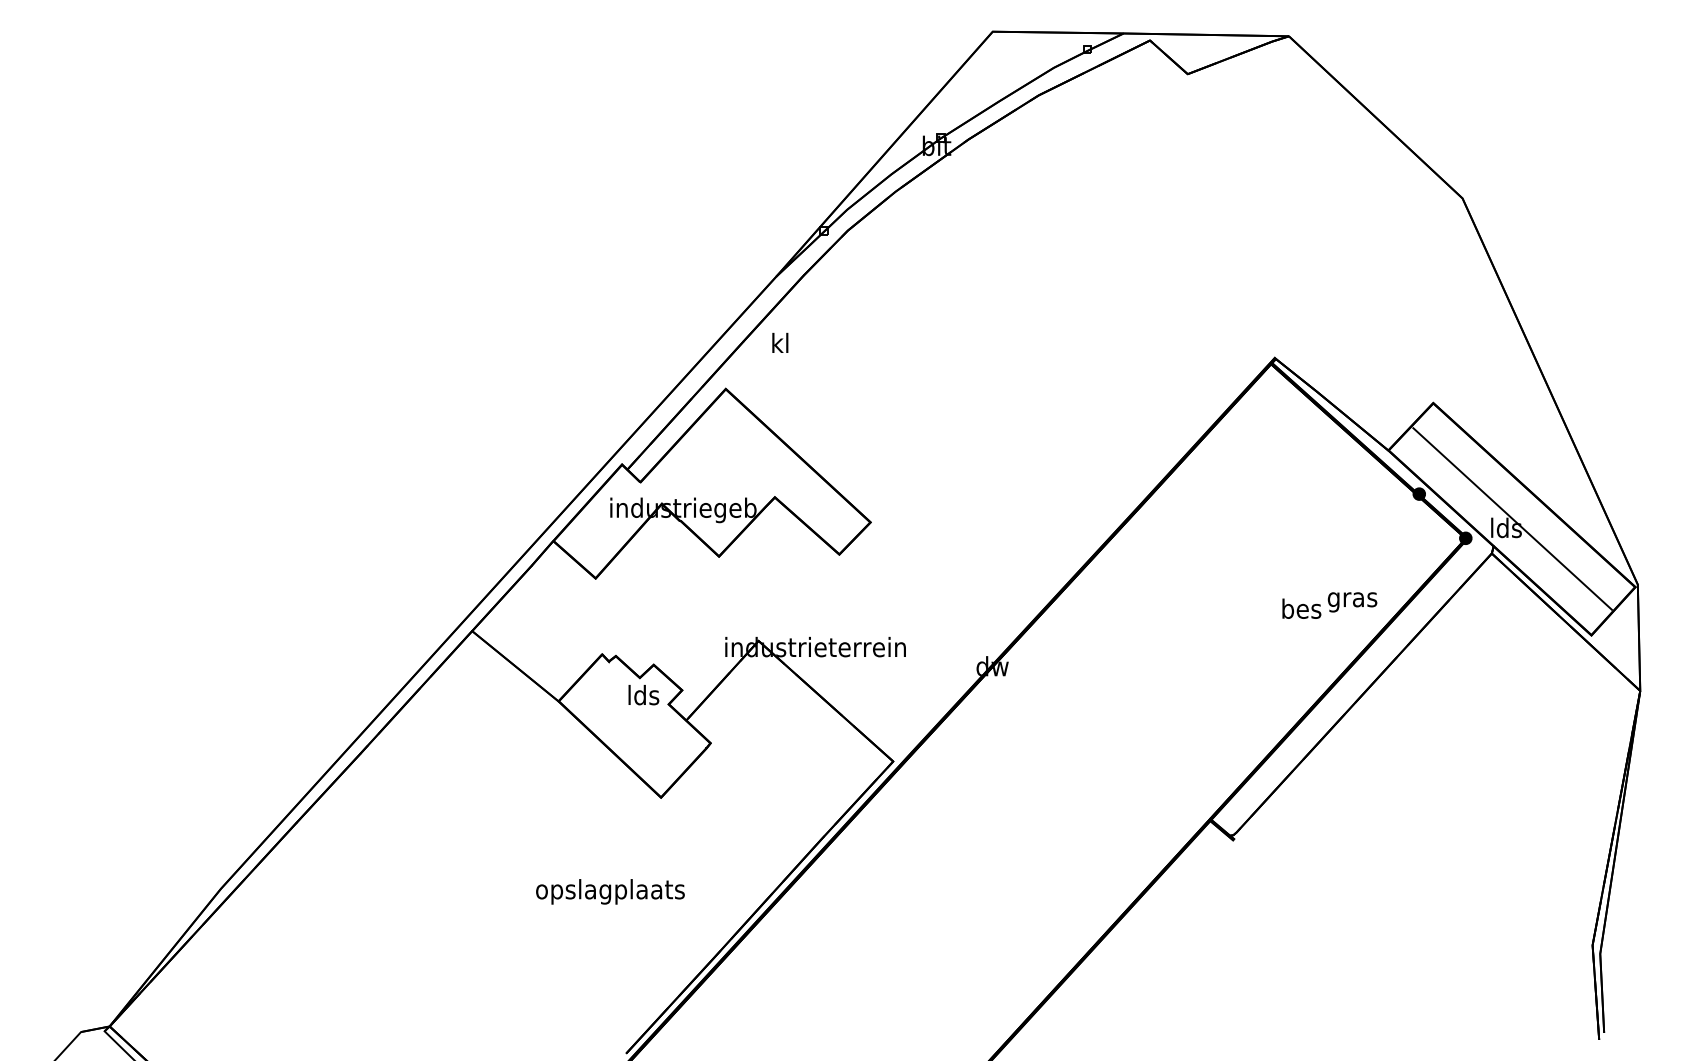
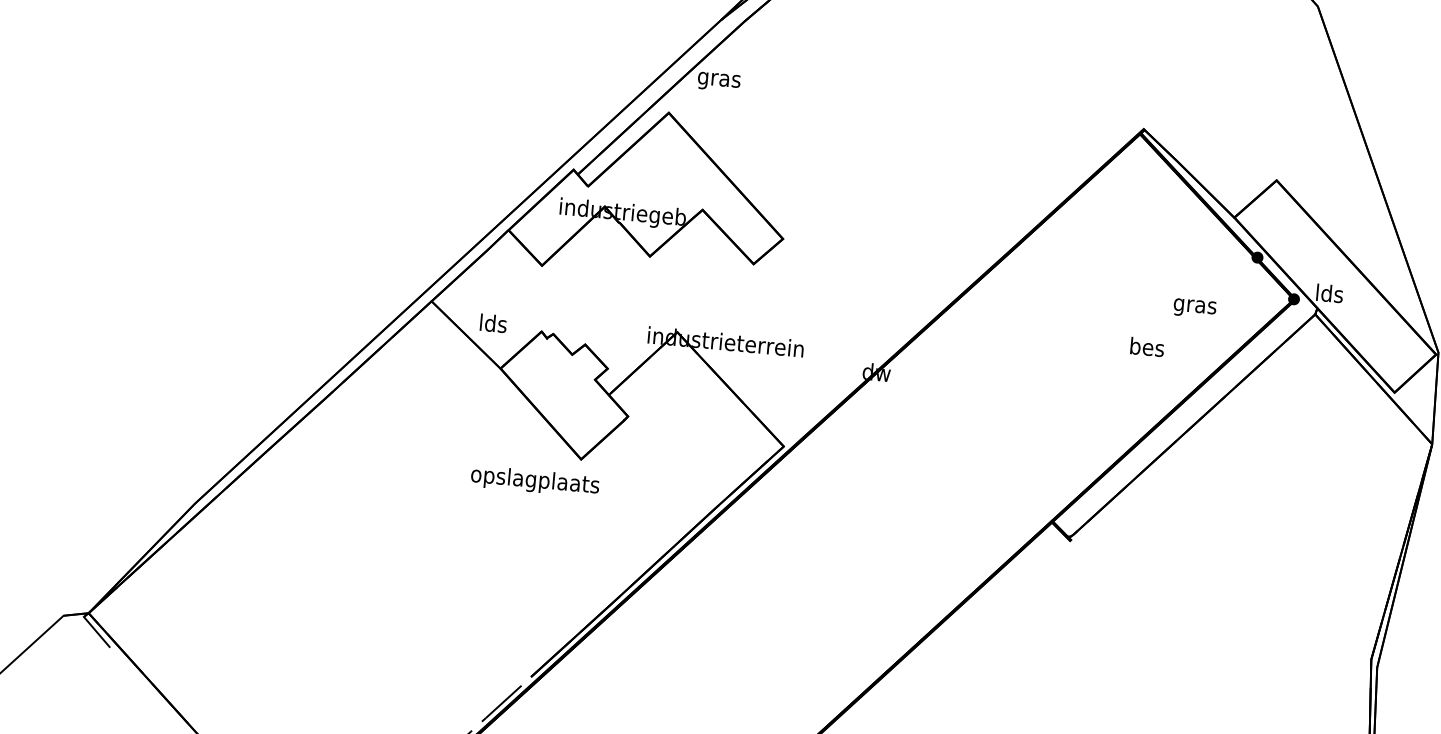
text: (780, 345) -> (719, 79), kl -> gras
line: (1512, 518) -> (1335, 285), removed
text: (1352, 602) -> (1194, 308), moved
text: (643, 695) -> (493, 323), moved
text: (610, 891) -> (535, 481), moved

